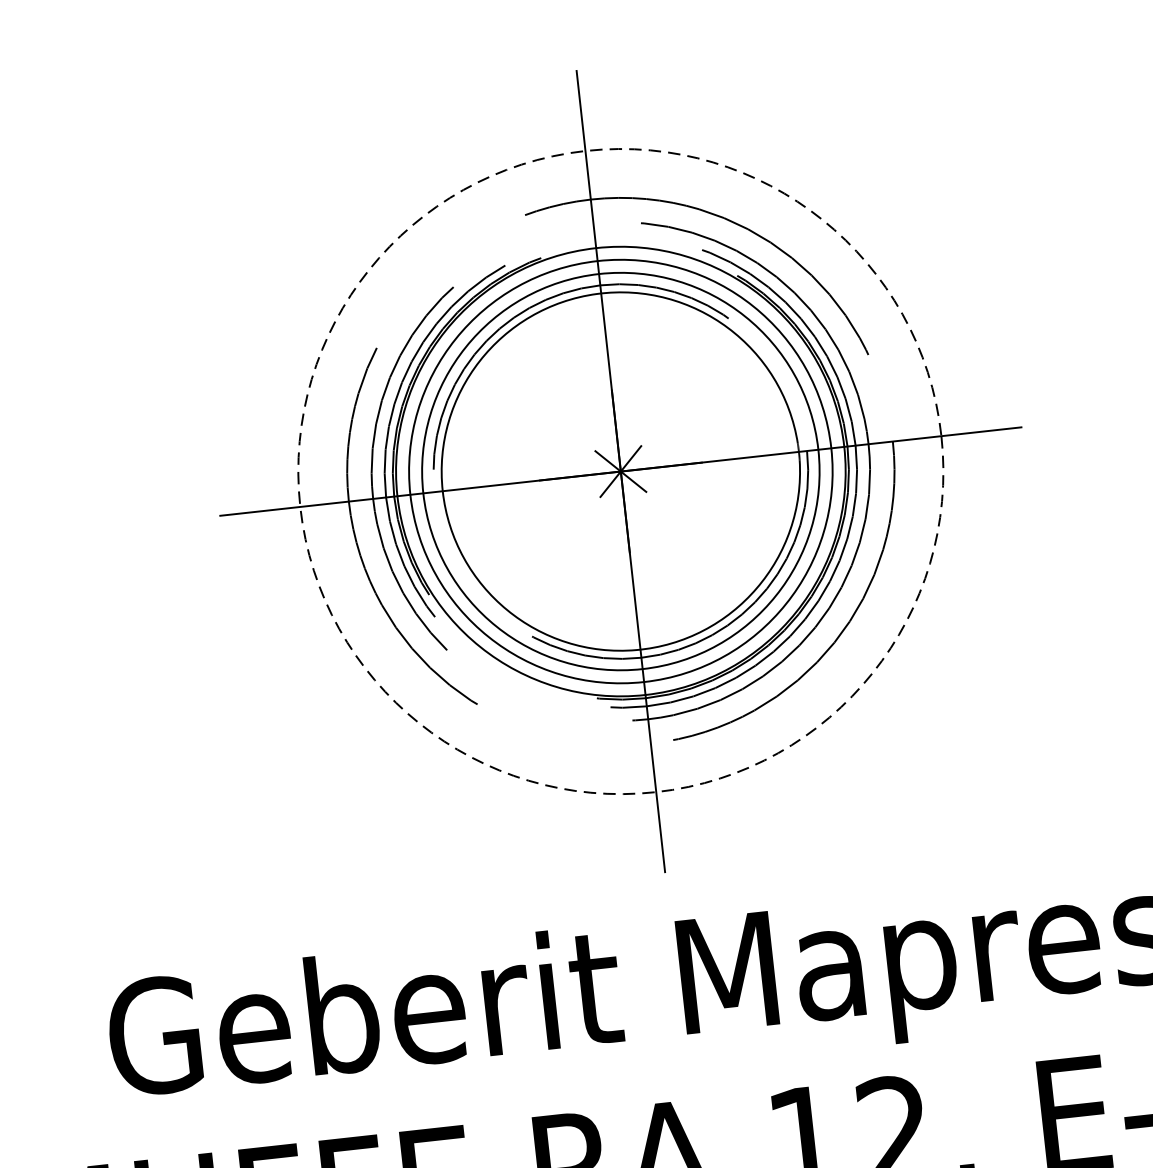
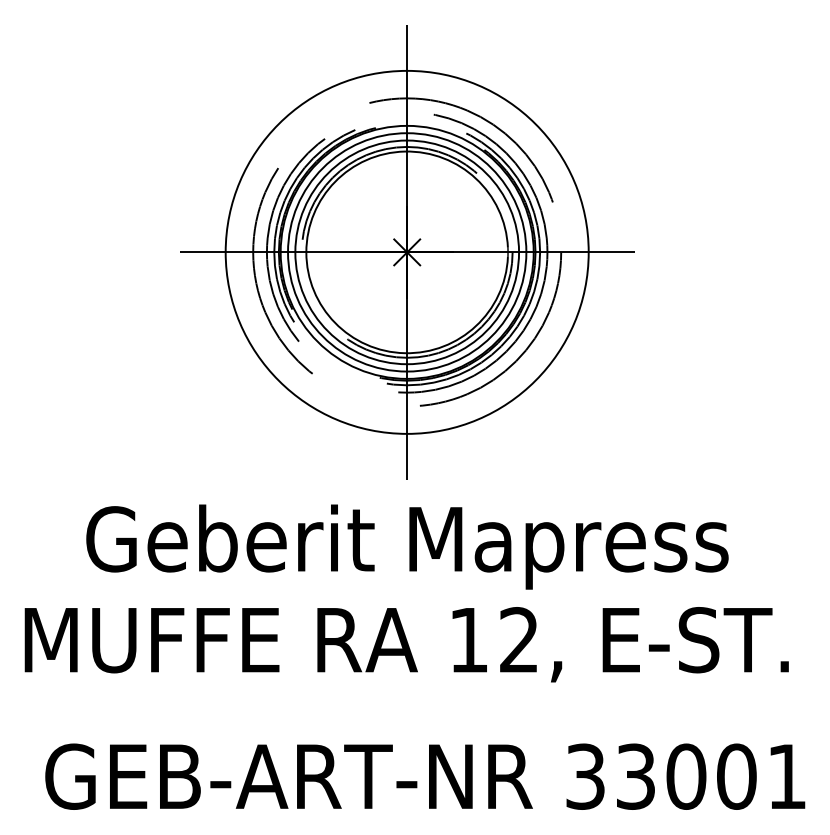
circle: (619, 470) -> (406, 251), dashed -> solid

